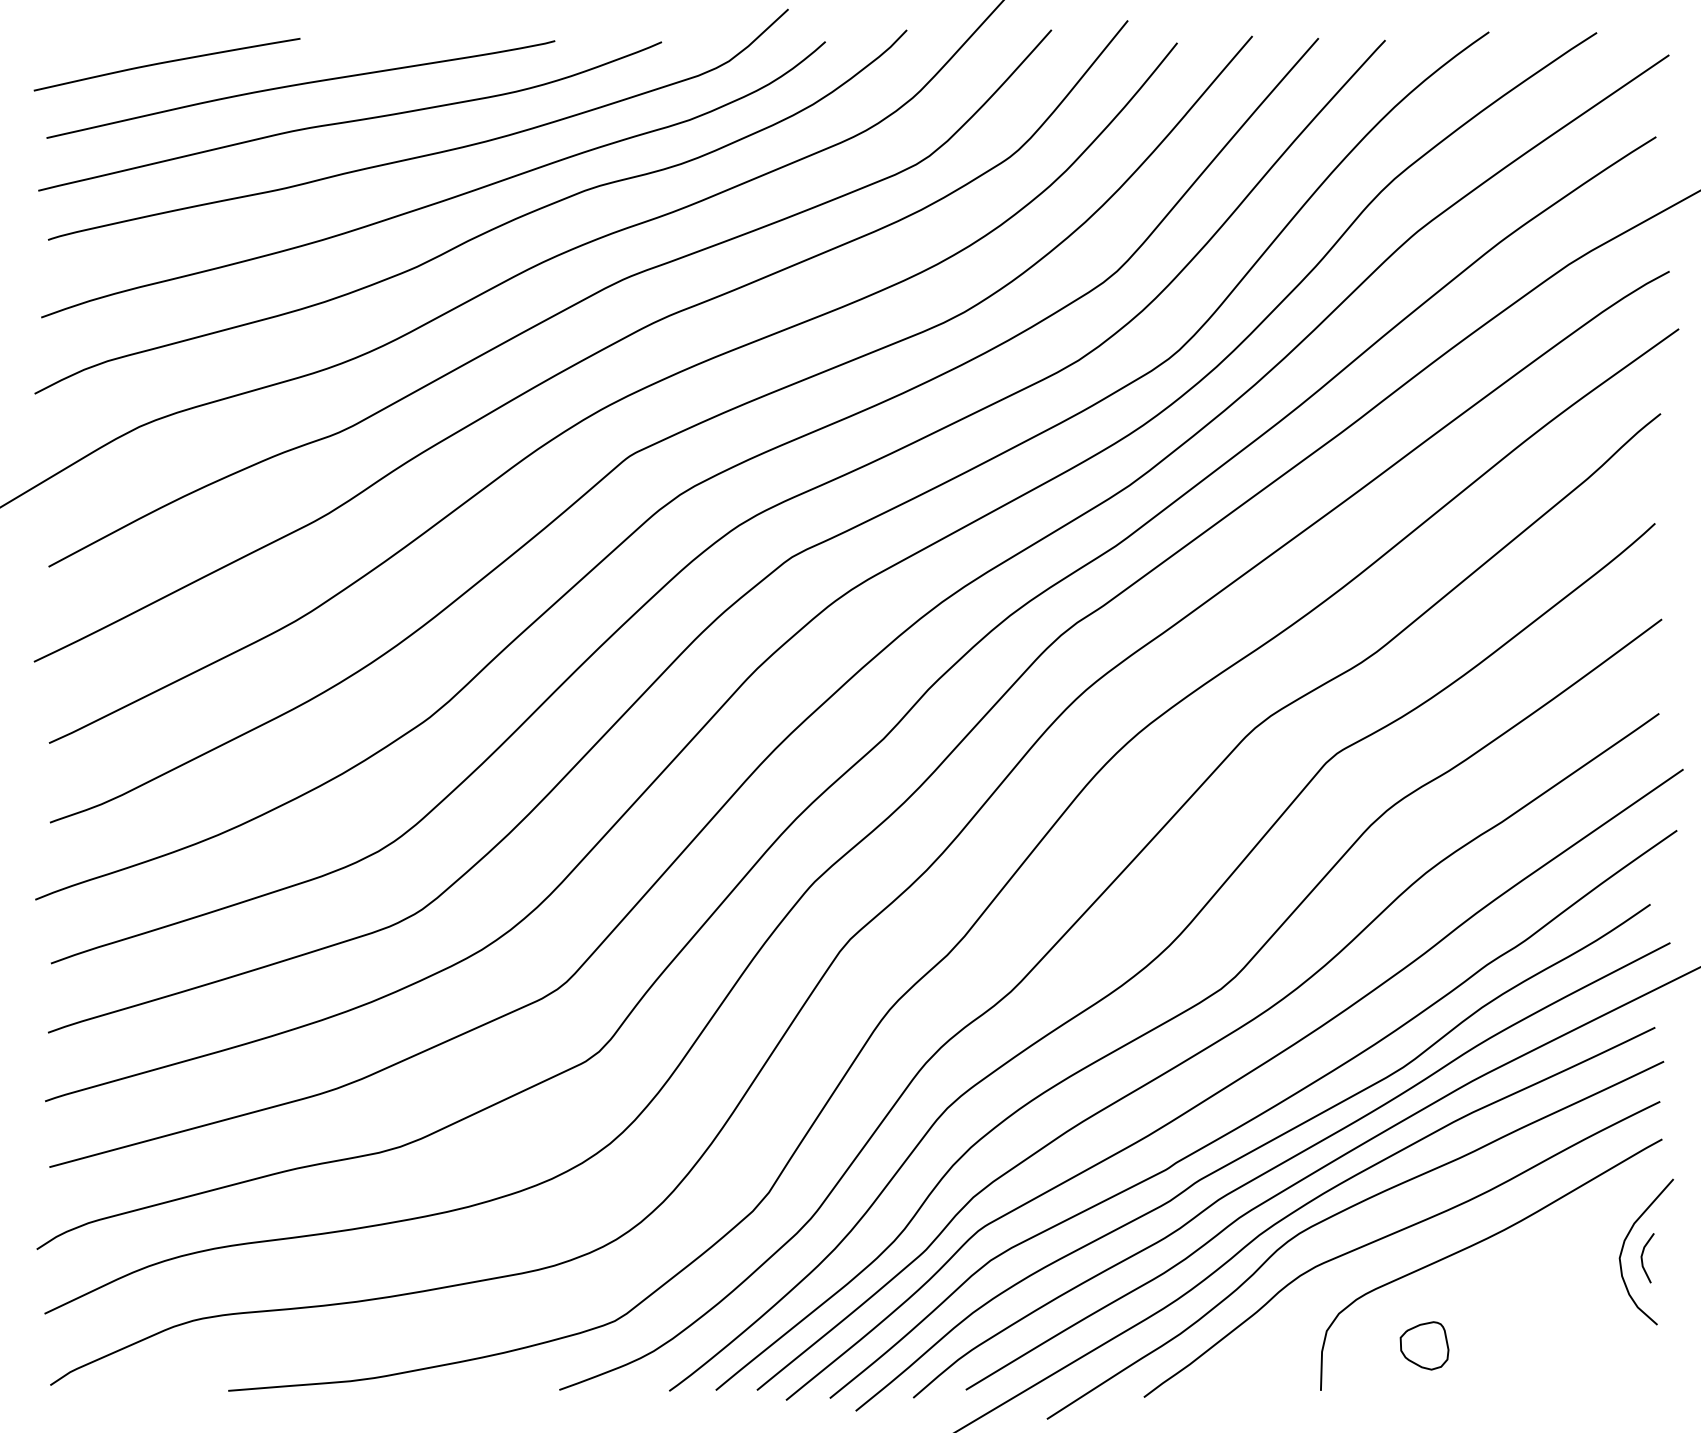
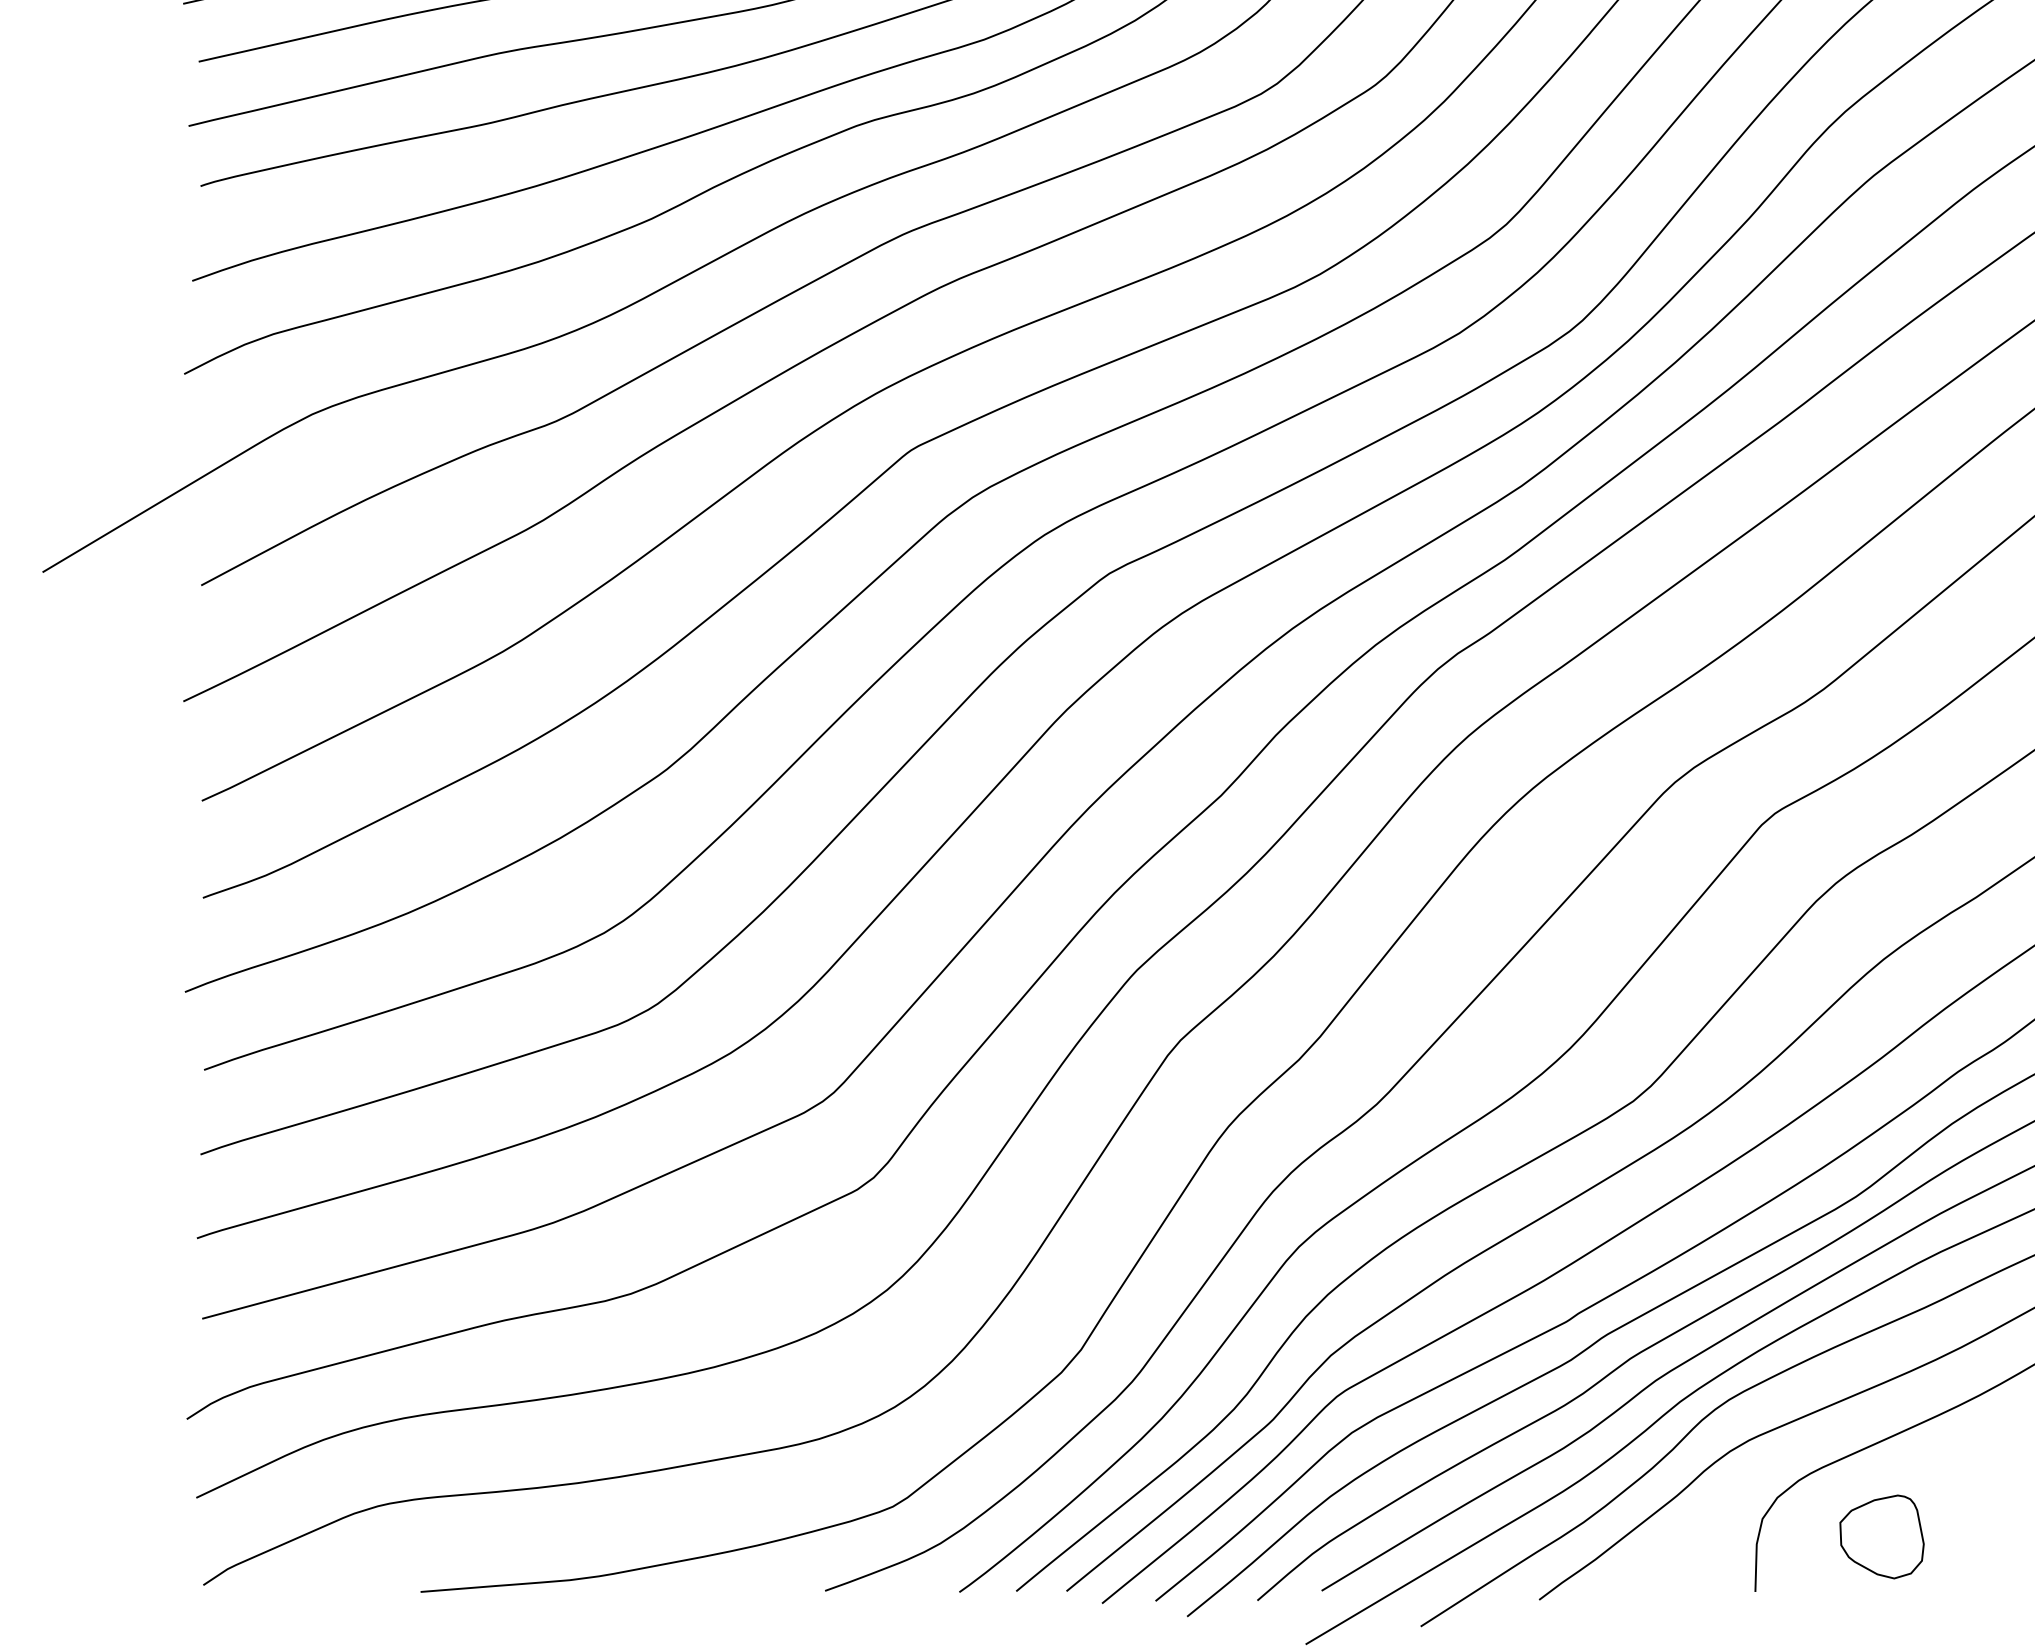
part: (1424, 1345) -> (1881, 1536), size x1.43

